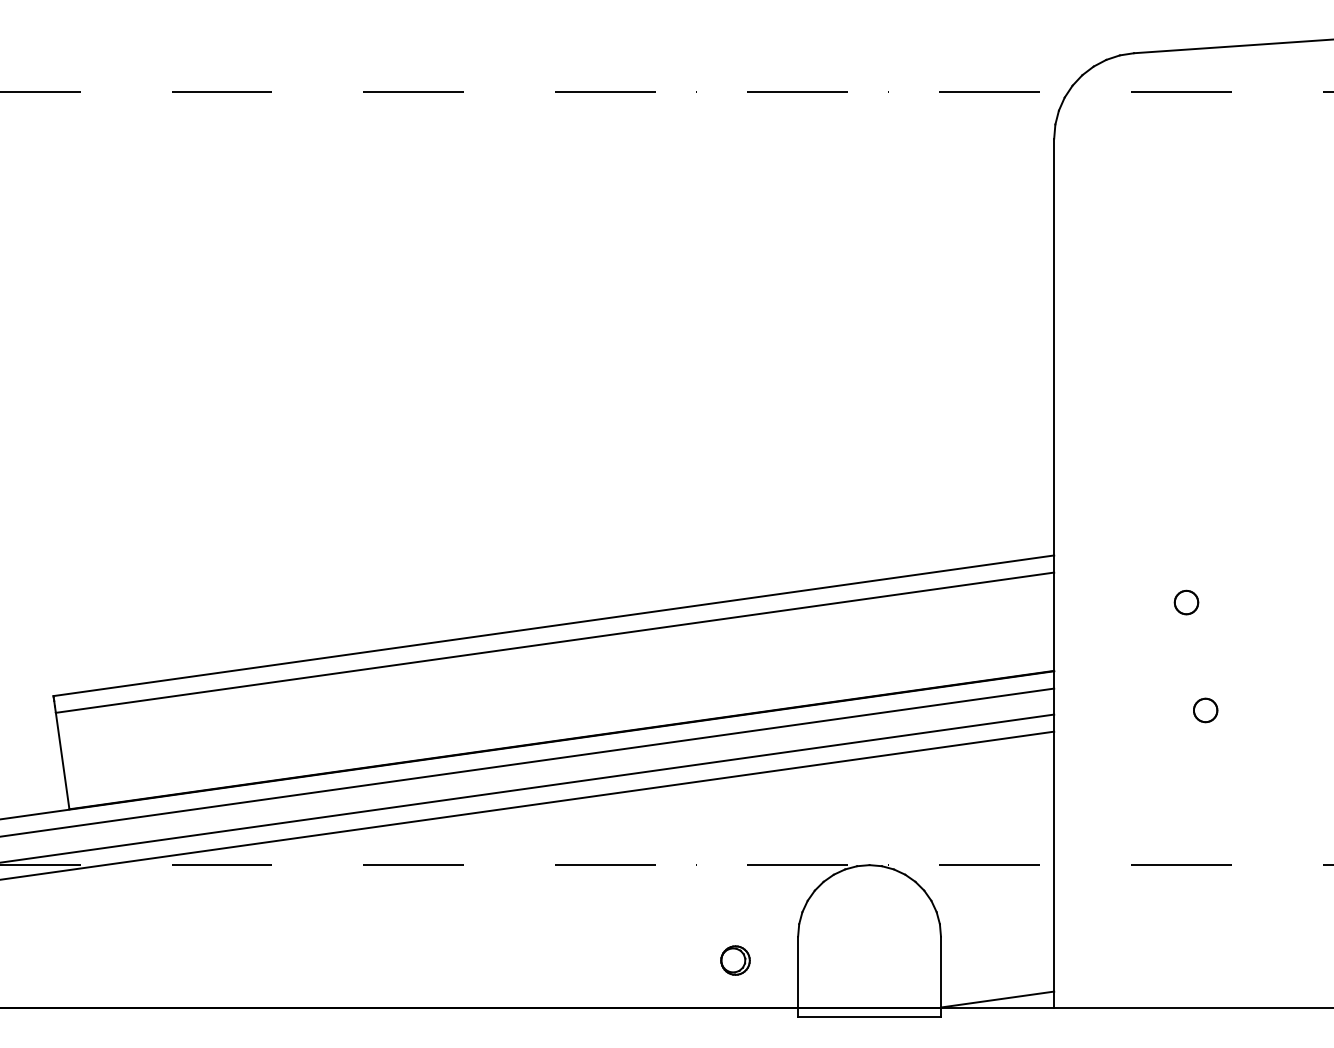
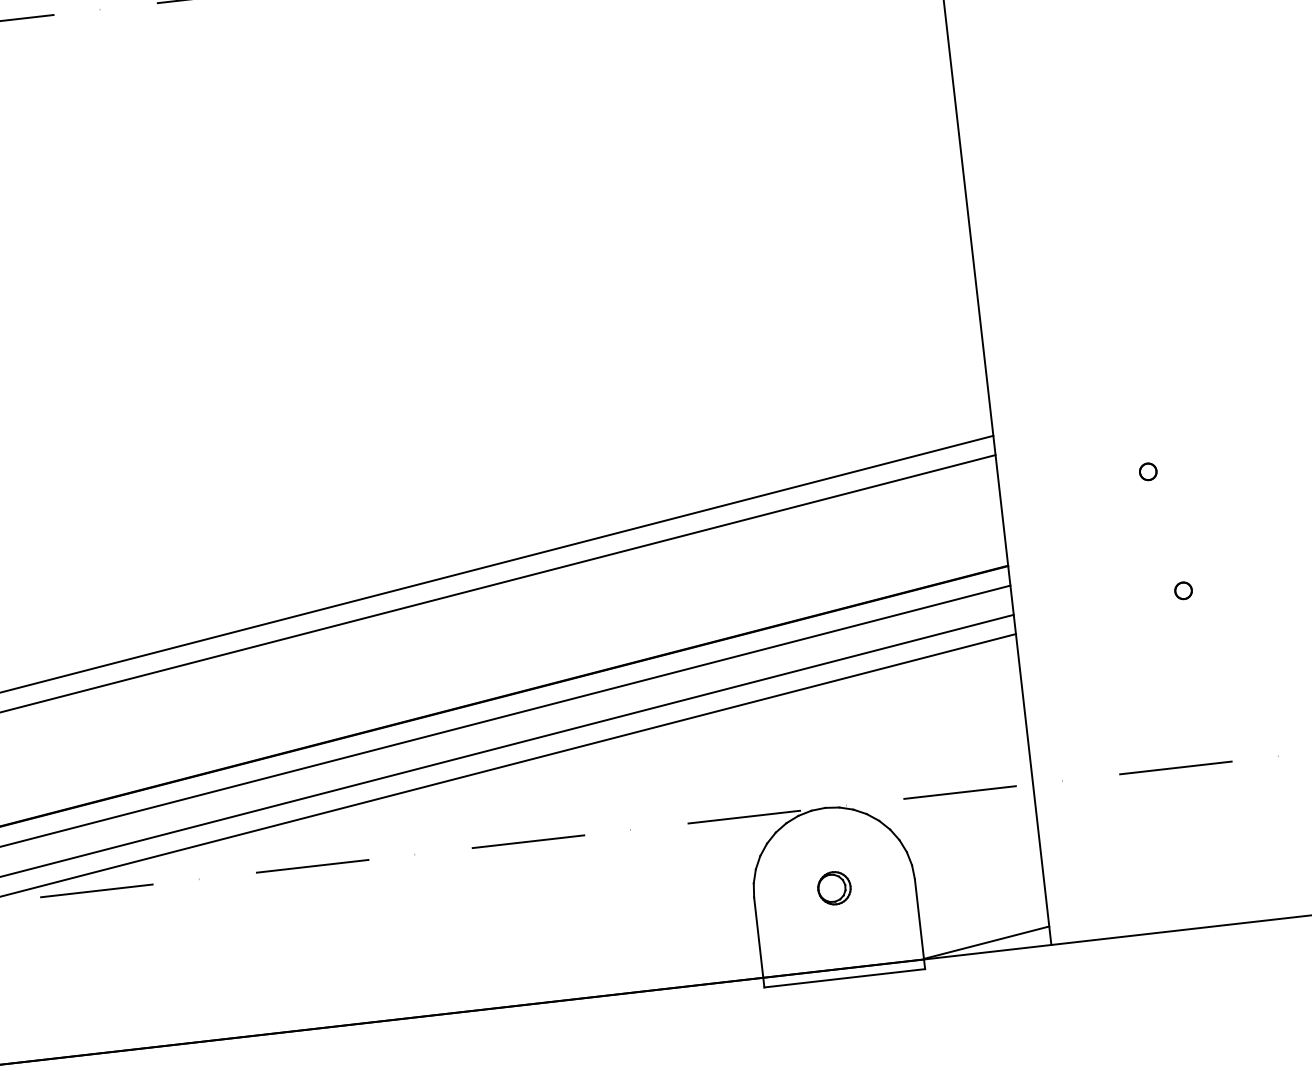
part: (1186, 602) -> (1148, 471), size x0.62
part: (1205, 710) -> (1183, 590), size x0.62
part: (735, 960) -> (834, 888), moved

